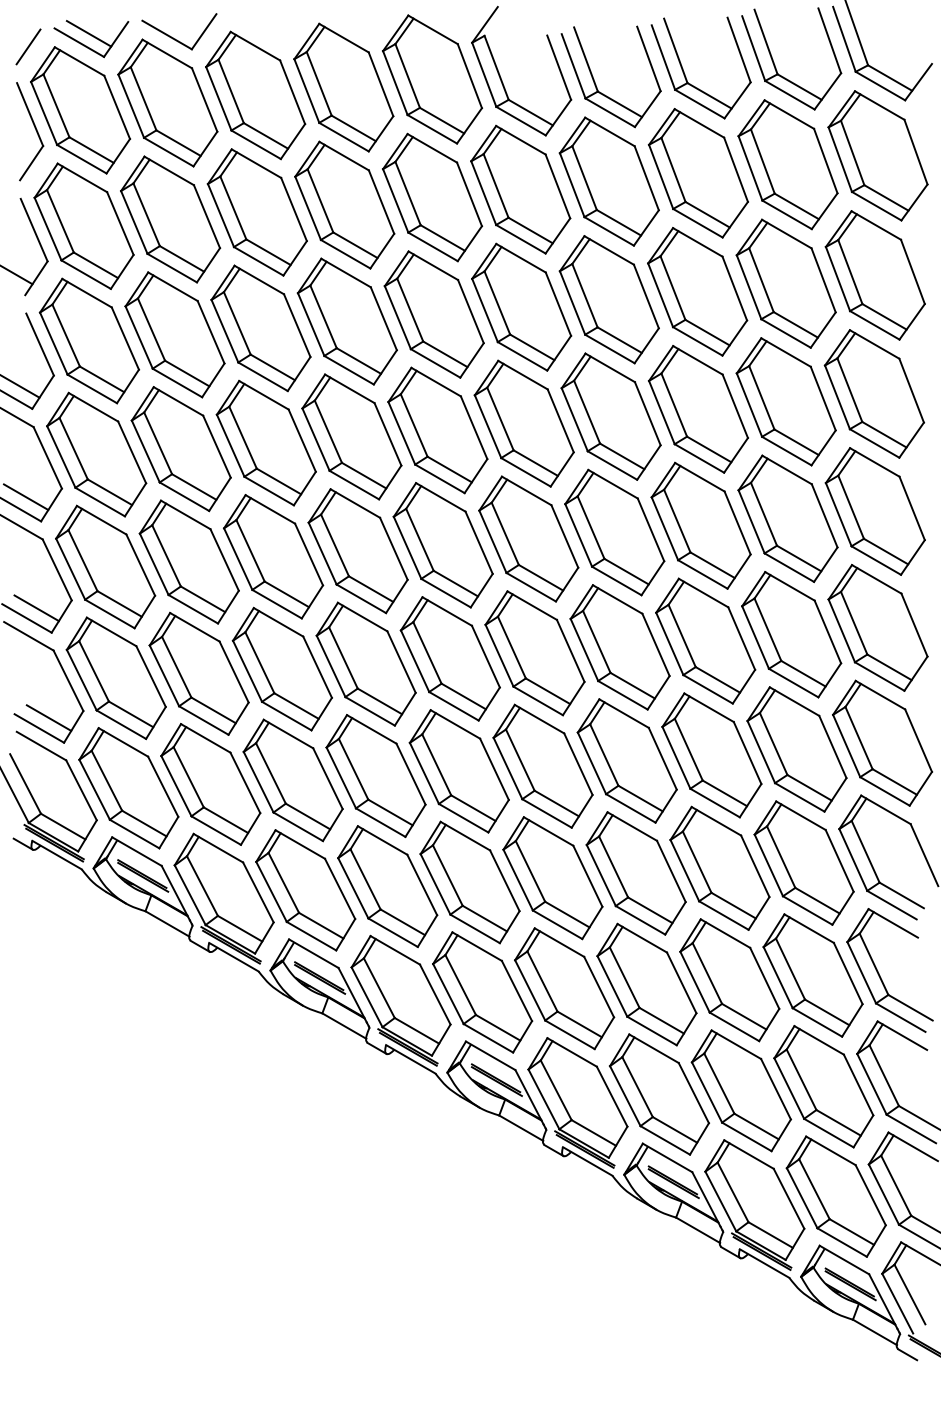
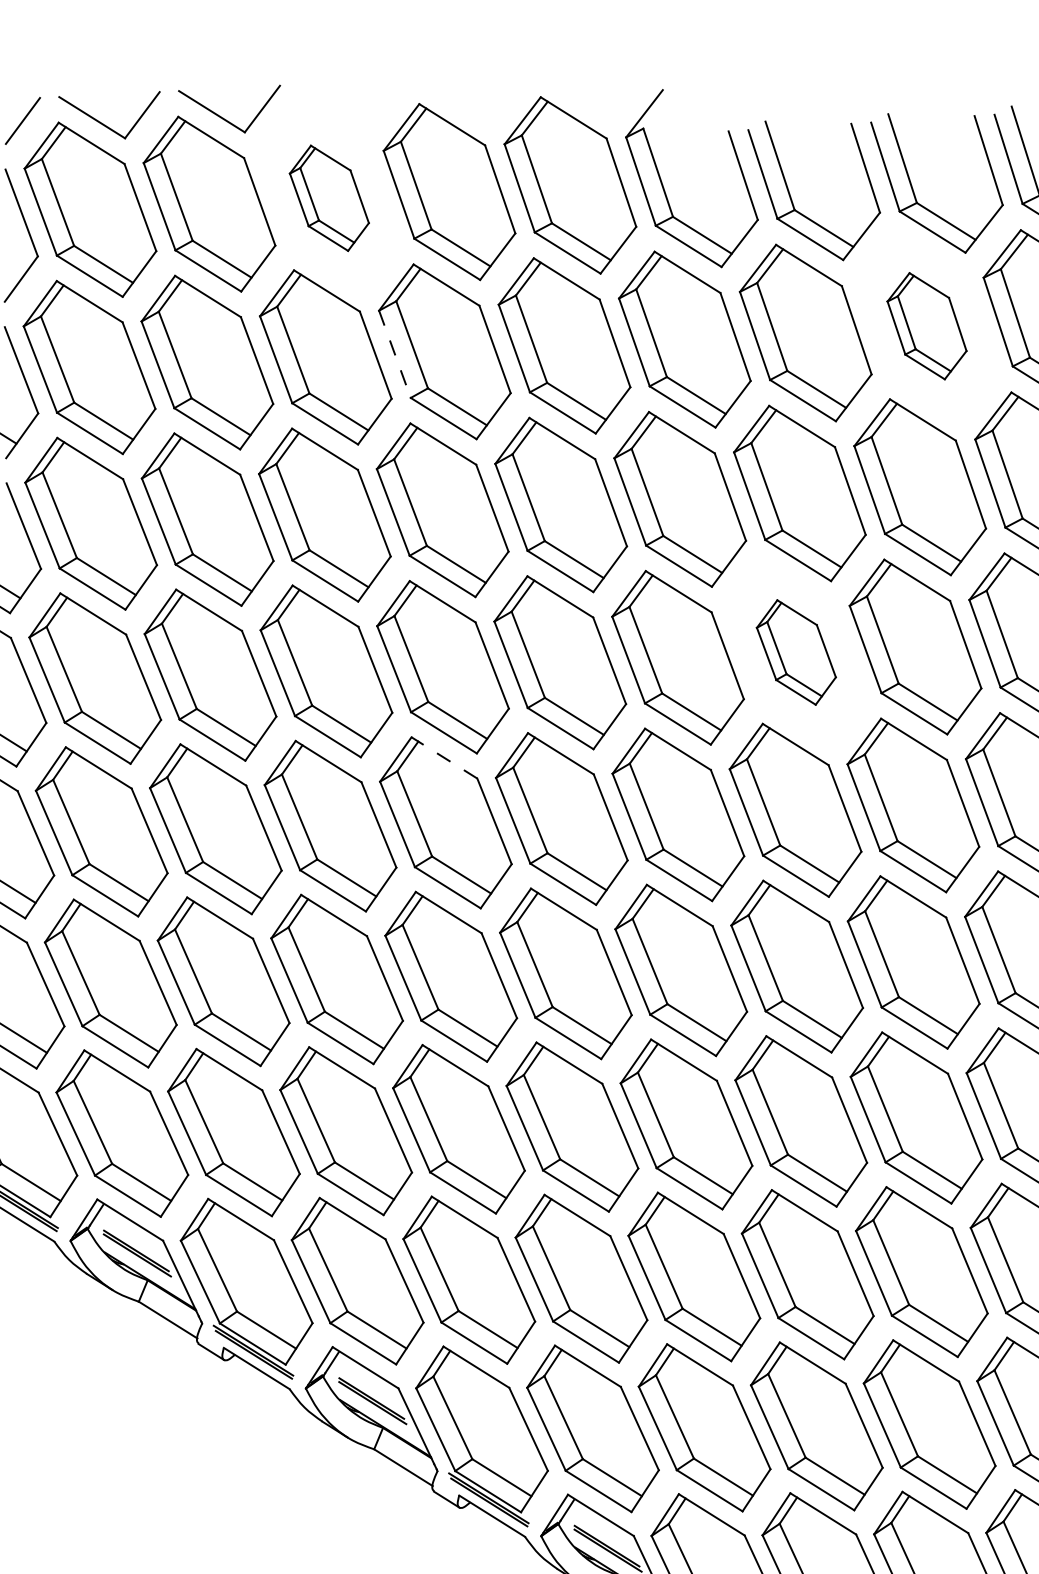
line: (88, 33) -> (105, 105), removed
part: (255, 95) -> (329, 198), size x0.6
part: (697, 173) -> (925, 326), size x0.6
line: (308, 208) -> (395, 354), solid -> dashed
part: (610, 416) -> (795, 652), size x0.6
line: (355, 503) -> (444, 757), solid -> dashed

